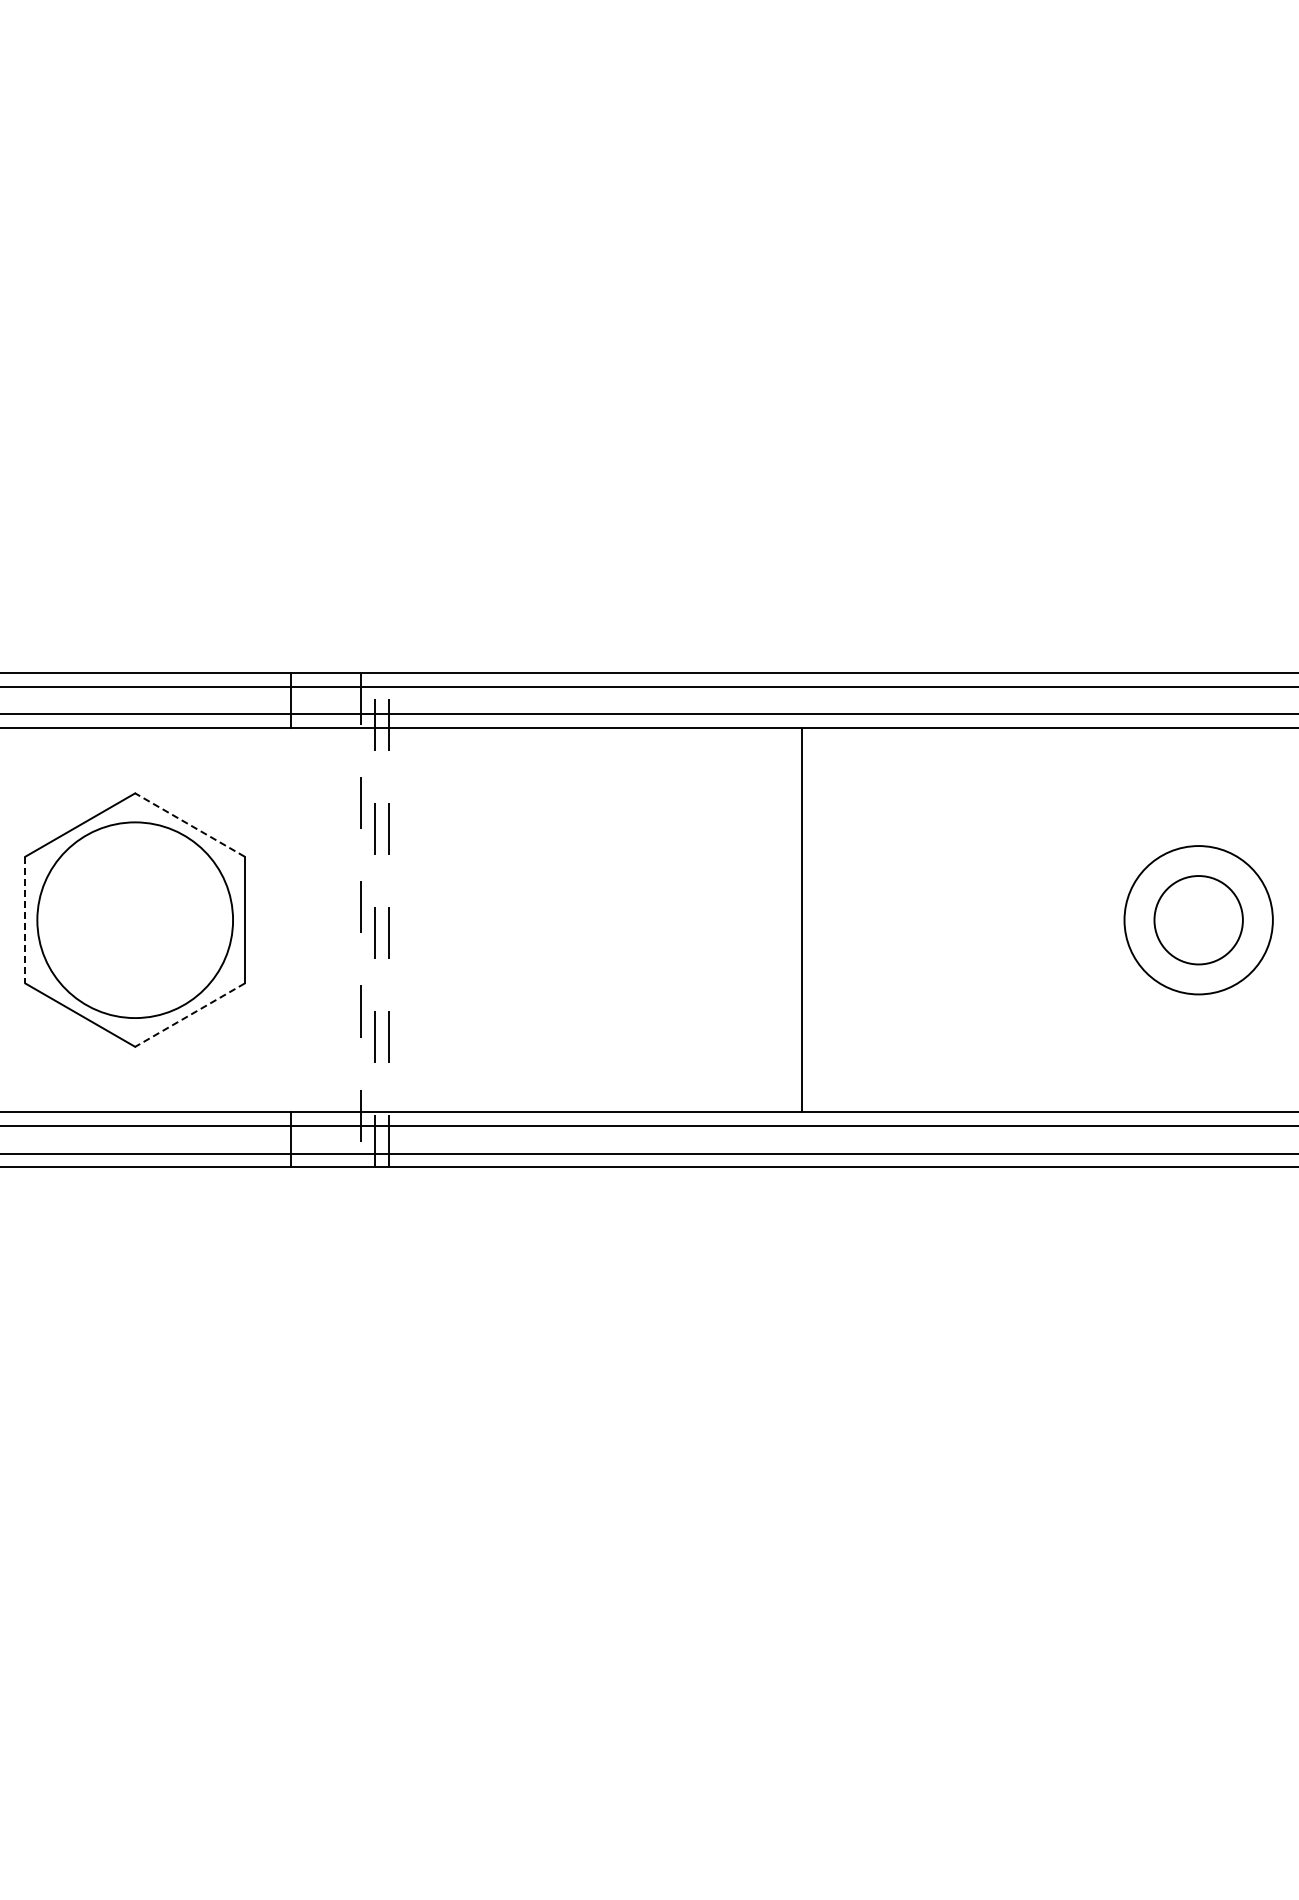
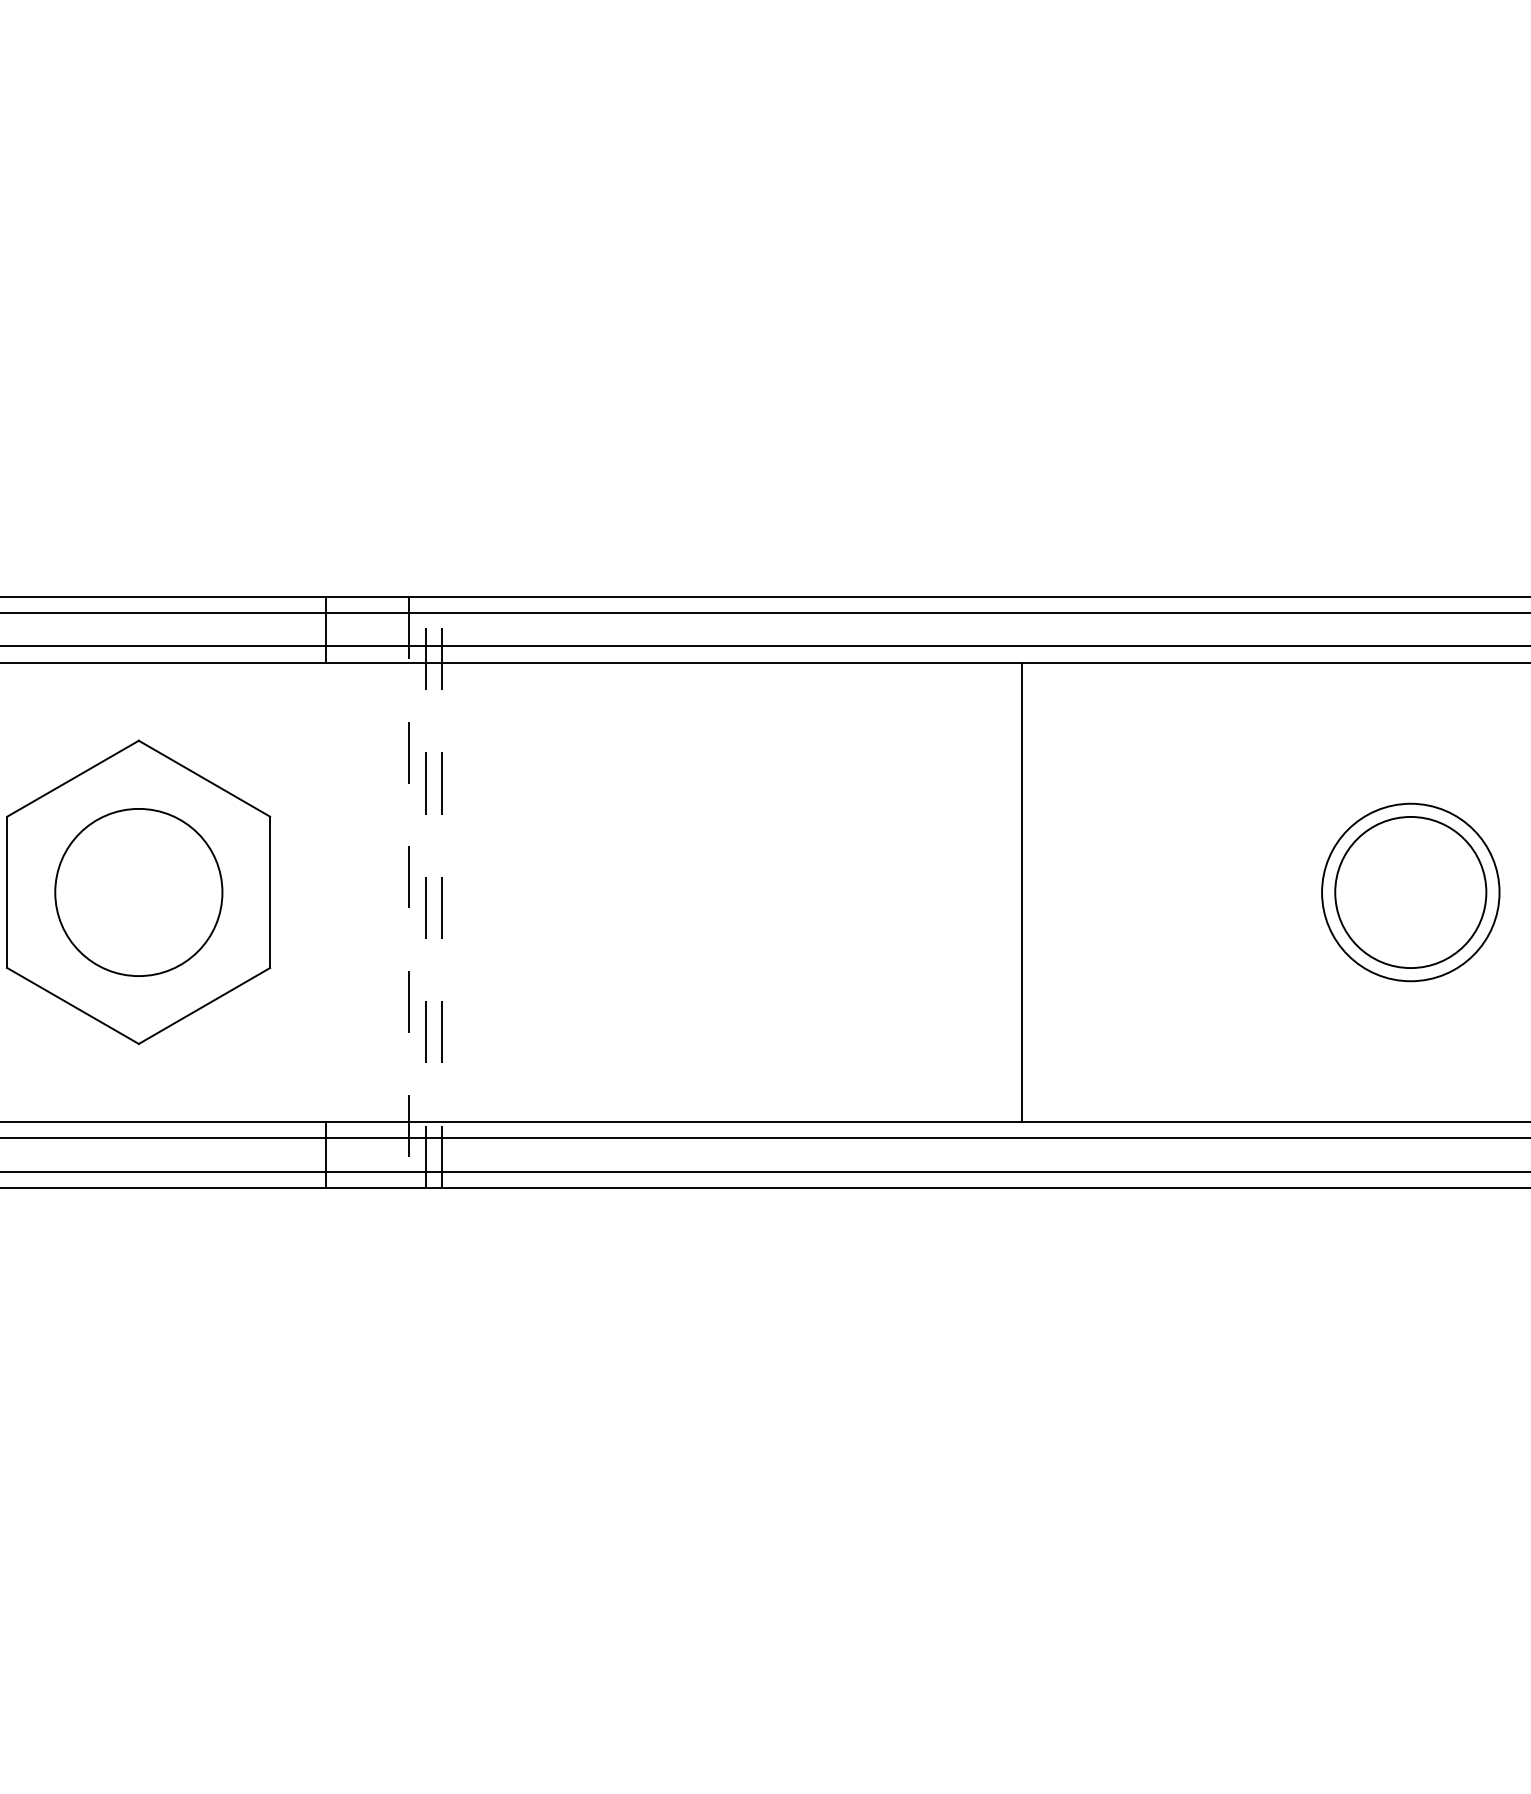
line: (189, 824) -> (203, 778), dashed -> solid
line: (25, 920) -> (7, 892), dashed -> solid
circle: (135, 920) -> (139, 892), size x0.71
line: (801, 920) -> (1021, 892), moved
circle: (1198, 920) -> (1410, 892), size x1.43
line: (189, 1015) -> (203, 1006), dashed -> solid

